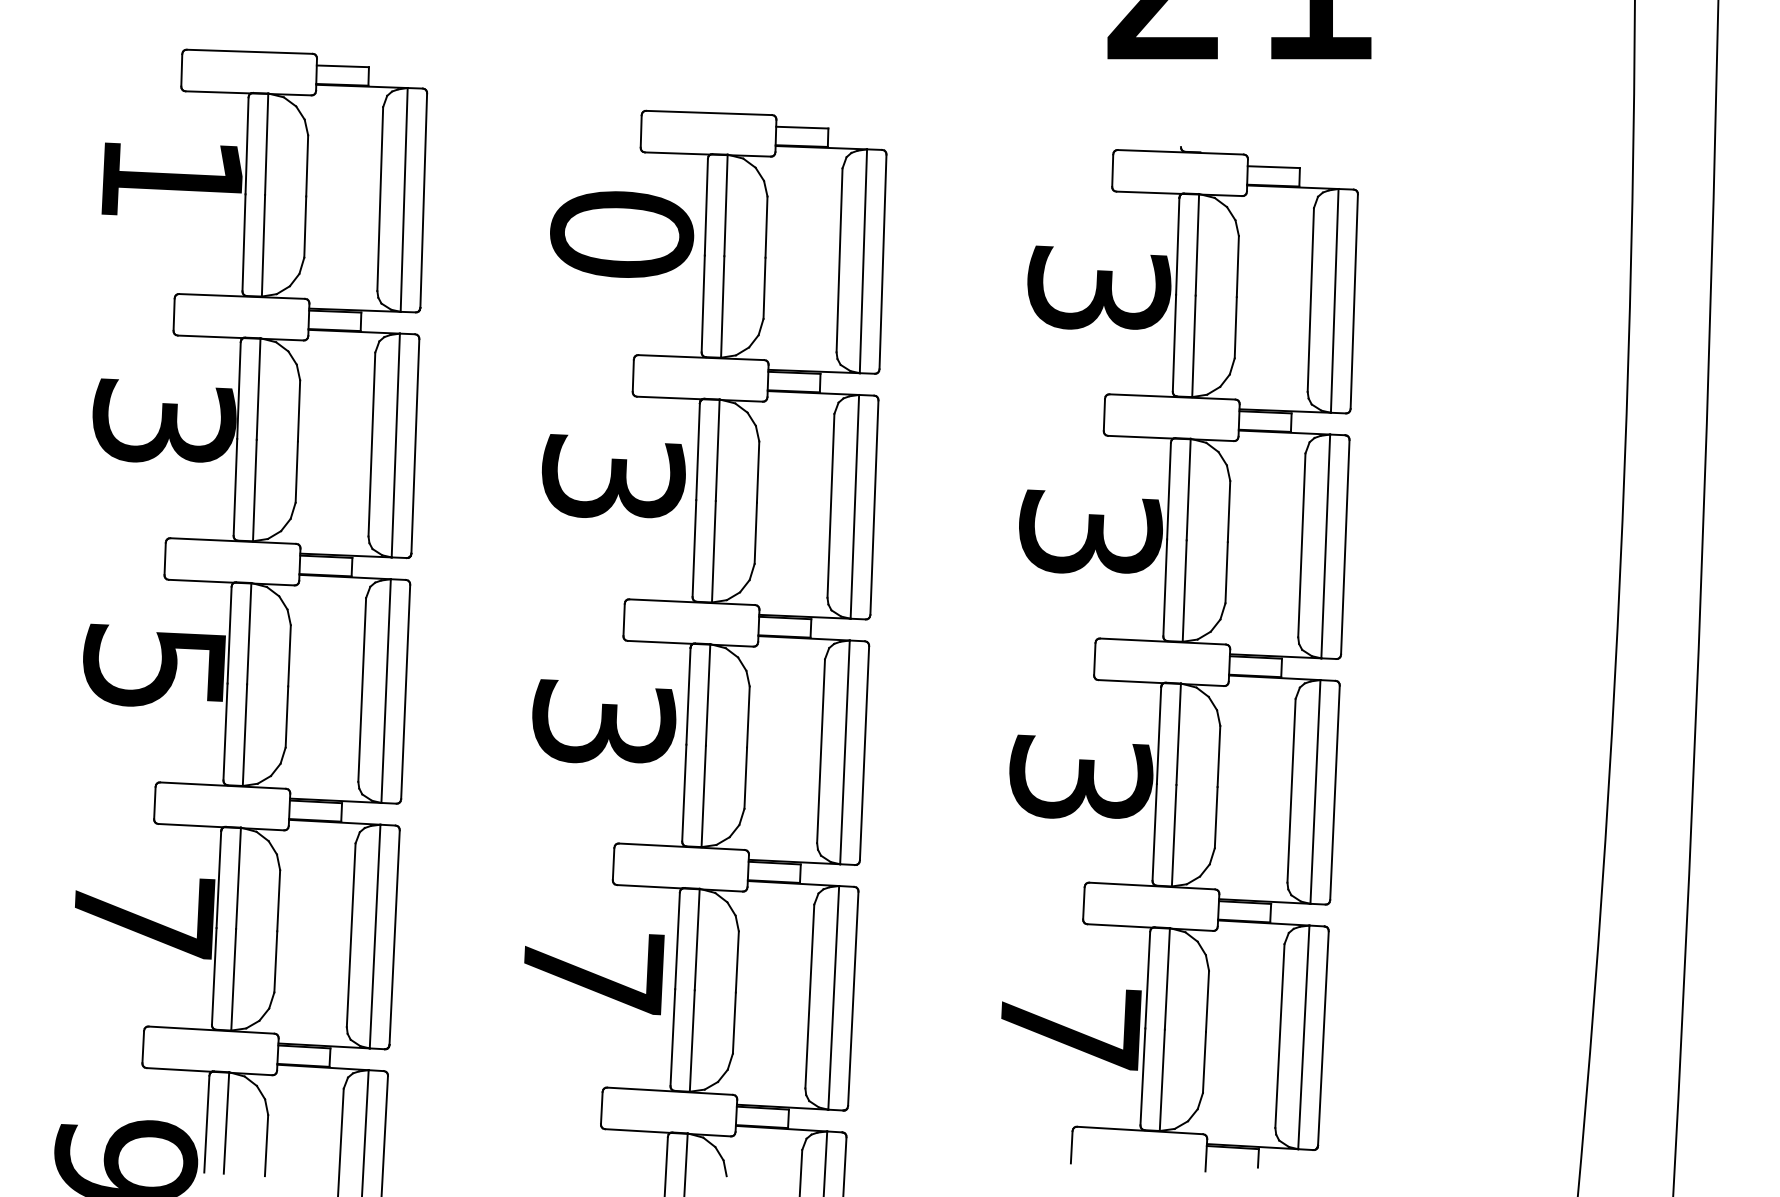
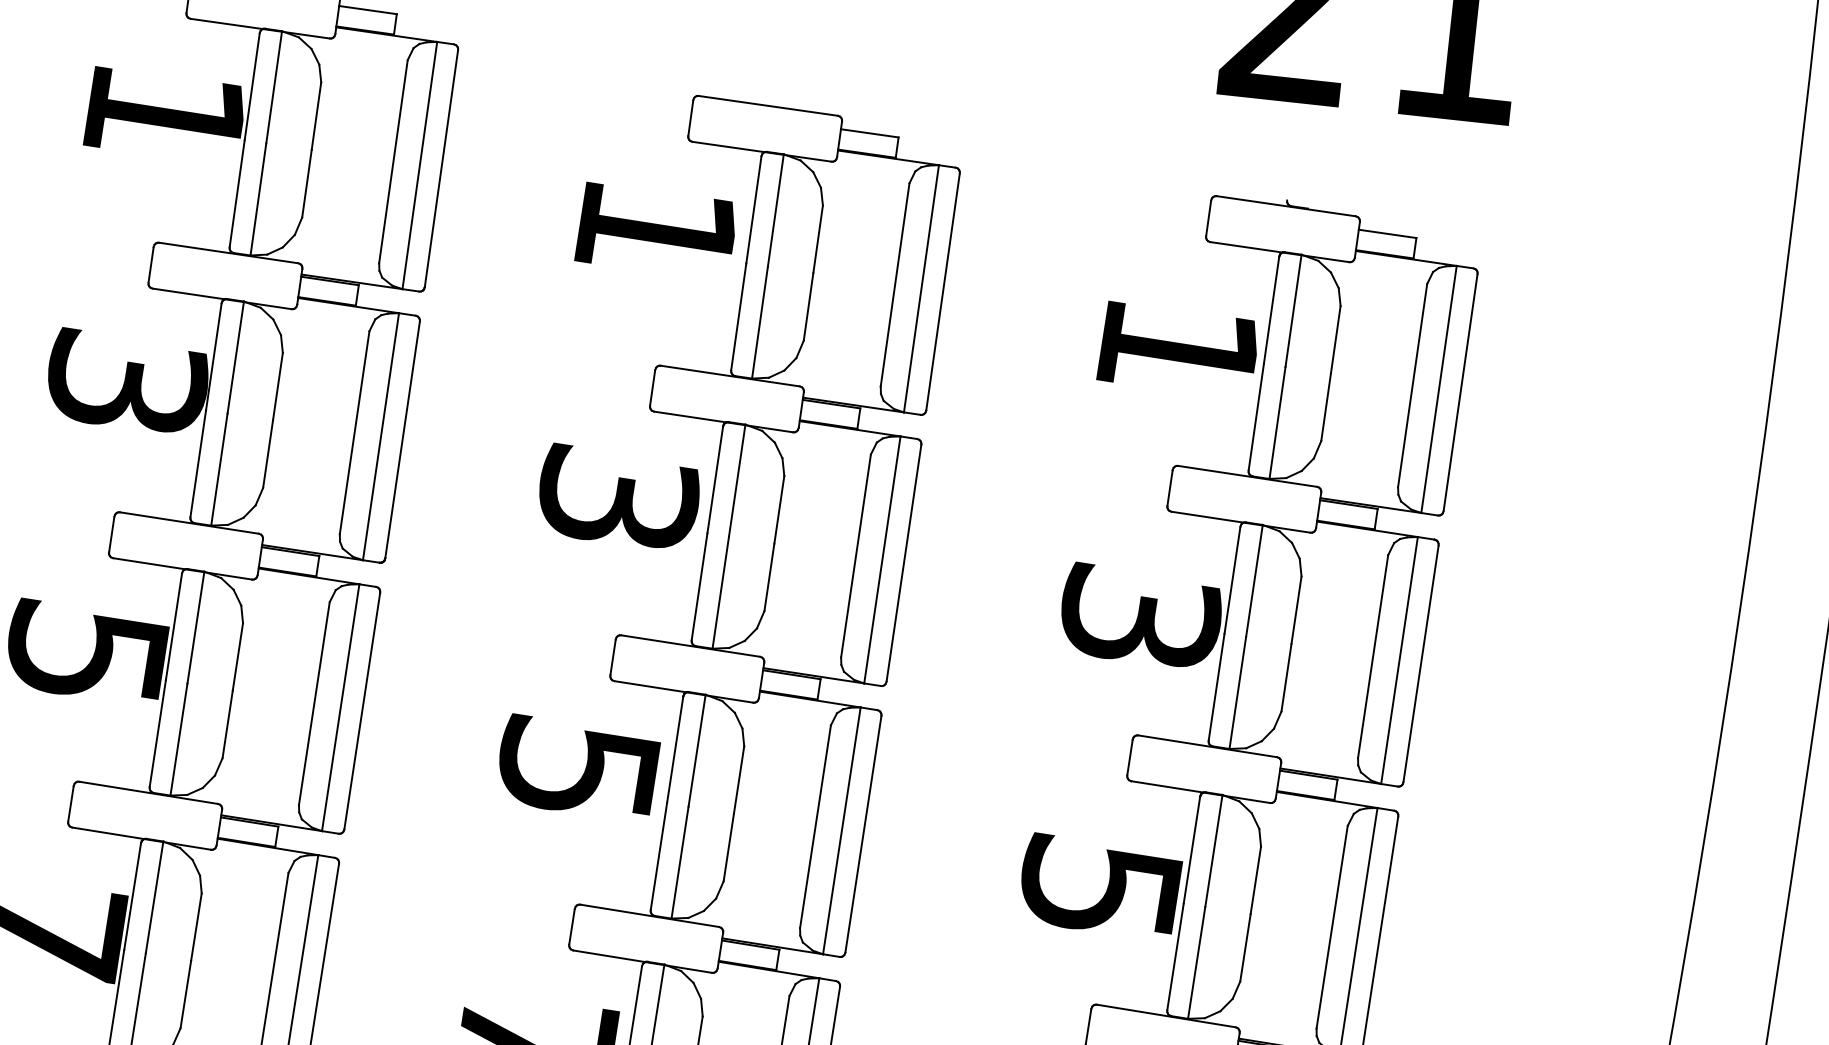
text: (622, 234) -> (657, 230), 0 -> 1
text: (1099, 287) -> (1179, 346), 3 -> 1
text: (604, 721) -> (579, 767), 3 -> 5
text: (1081, 776) -> (1101, 886), 3 -> 5

